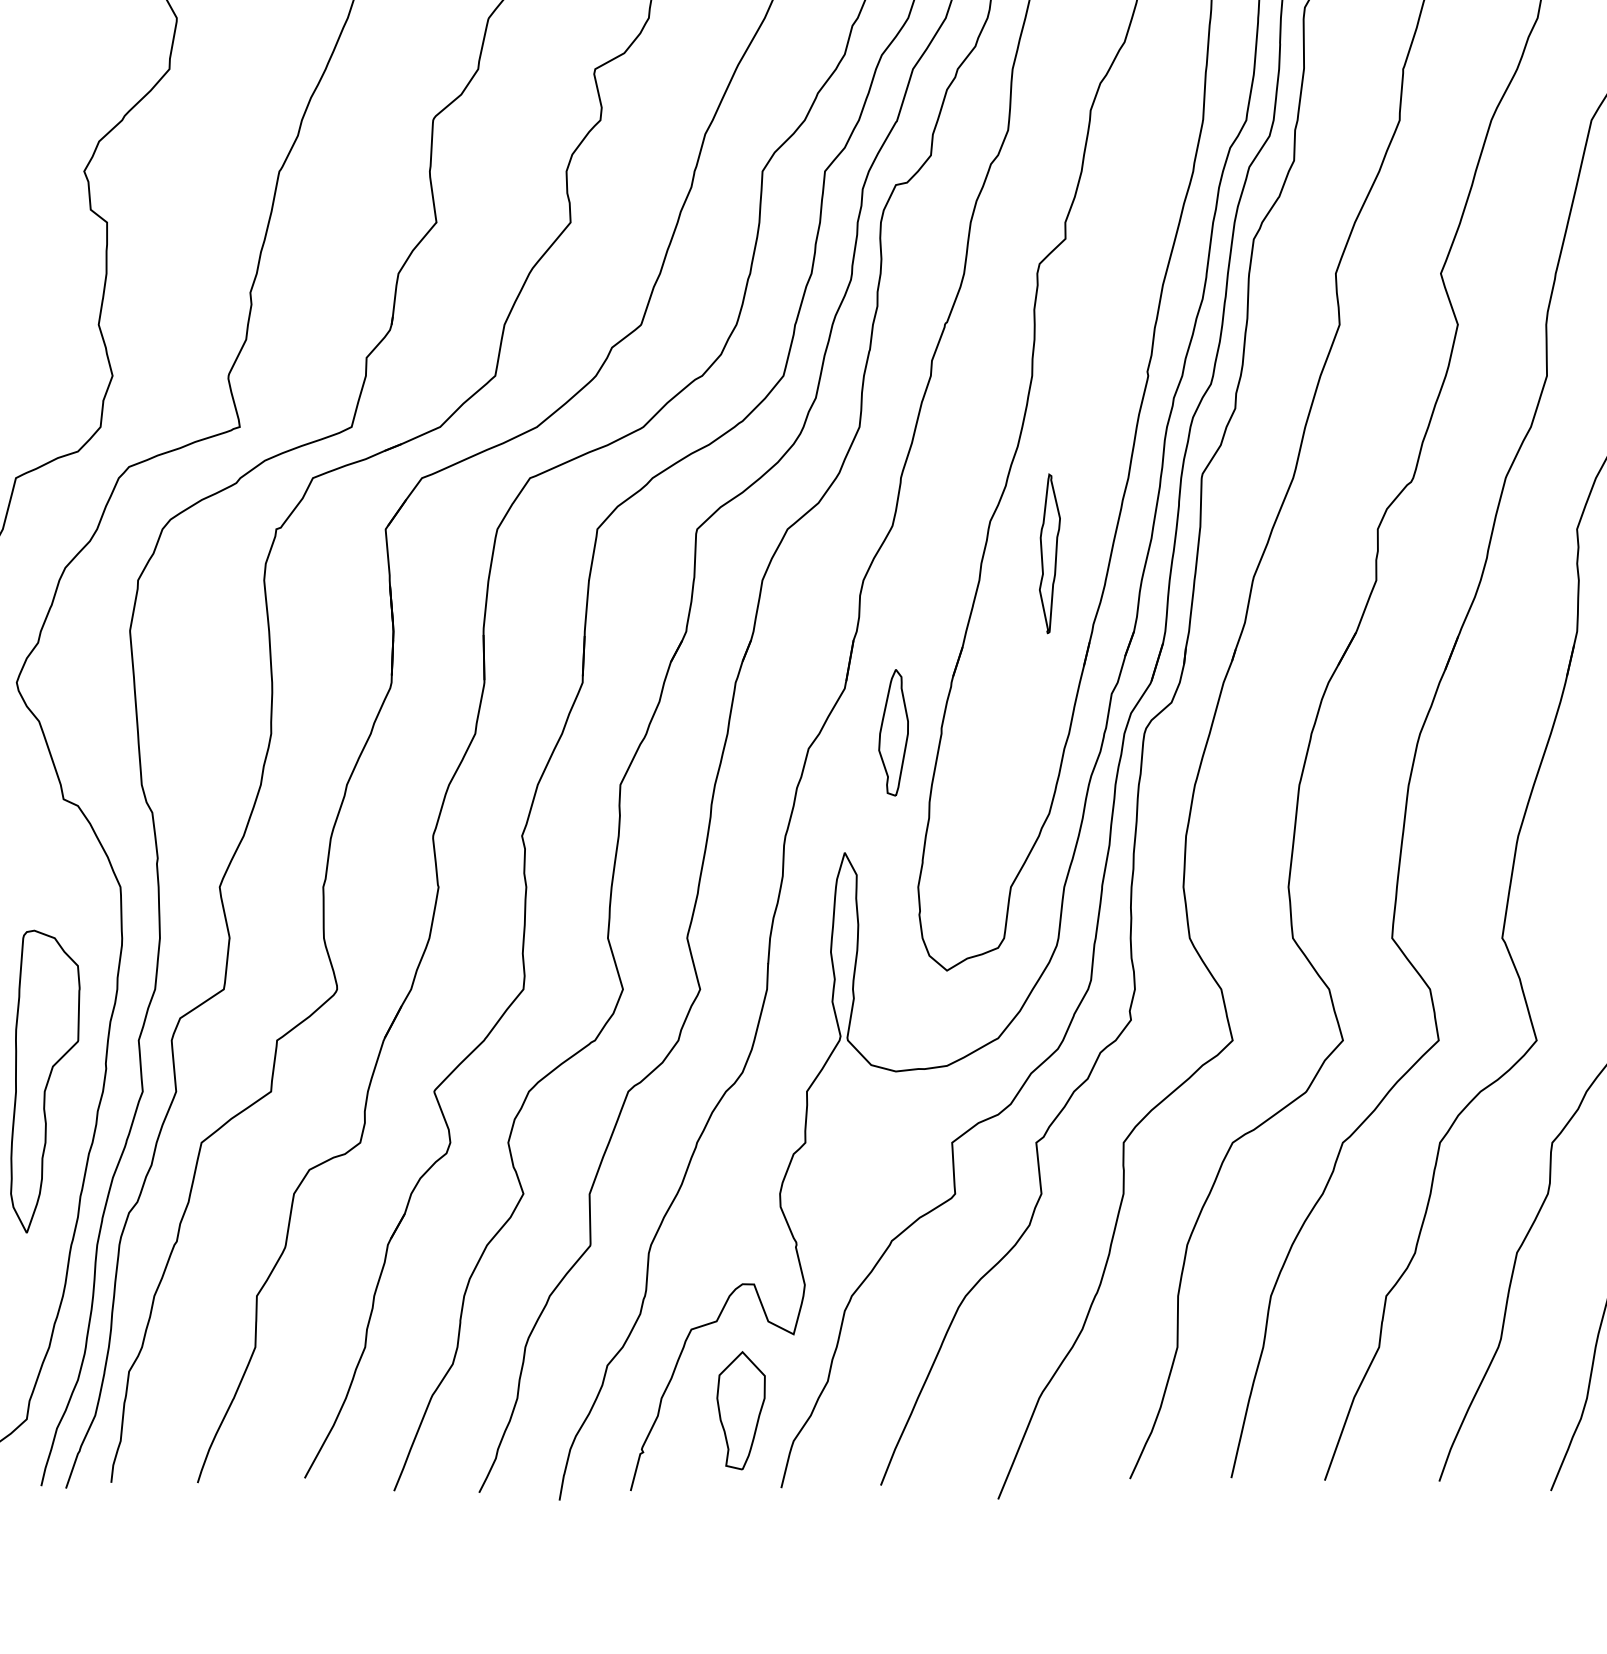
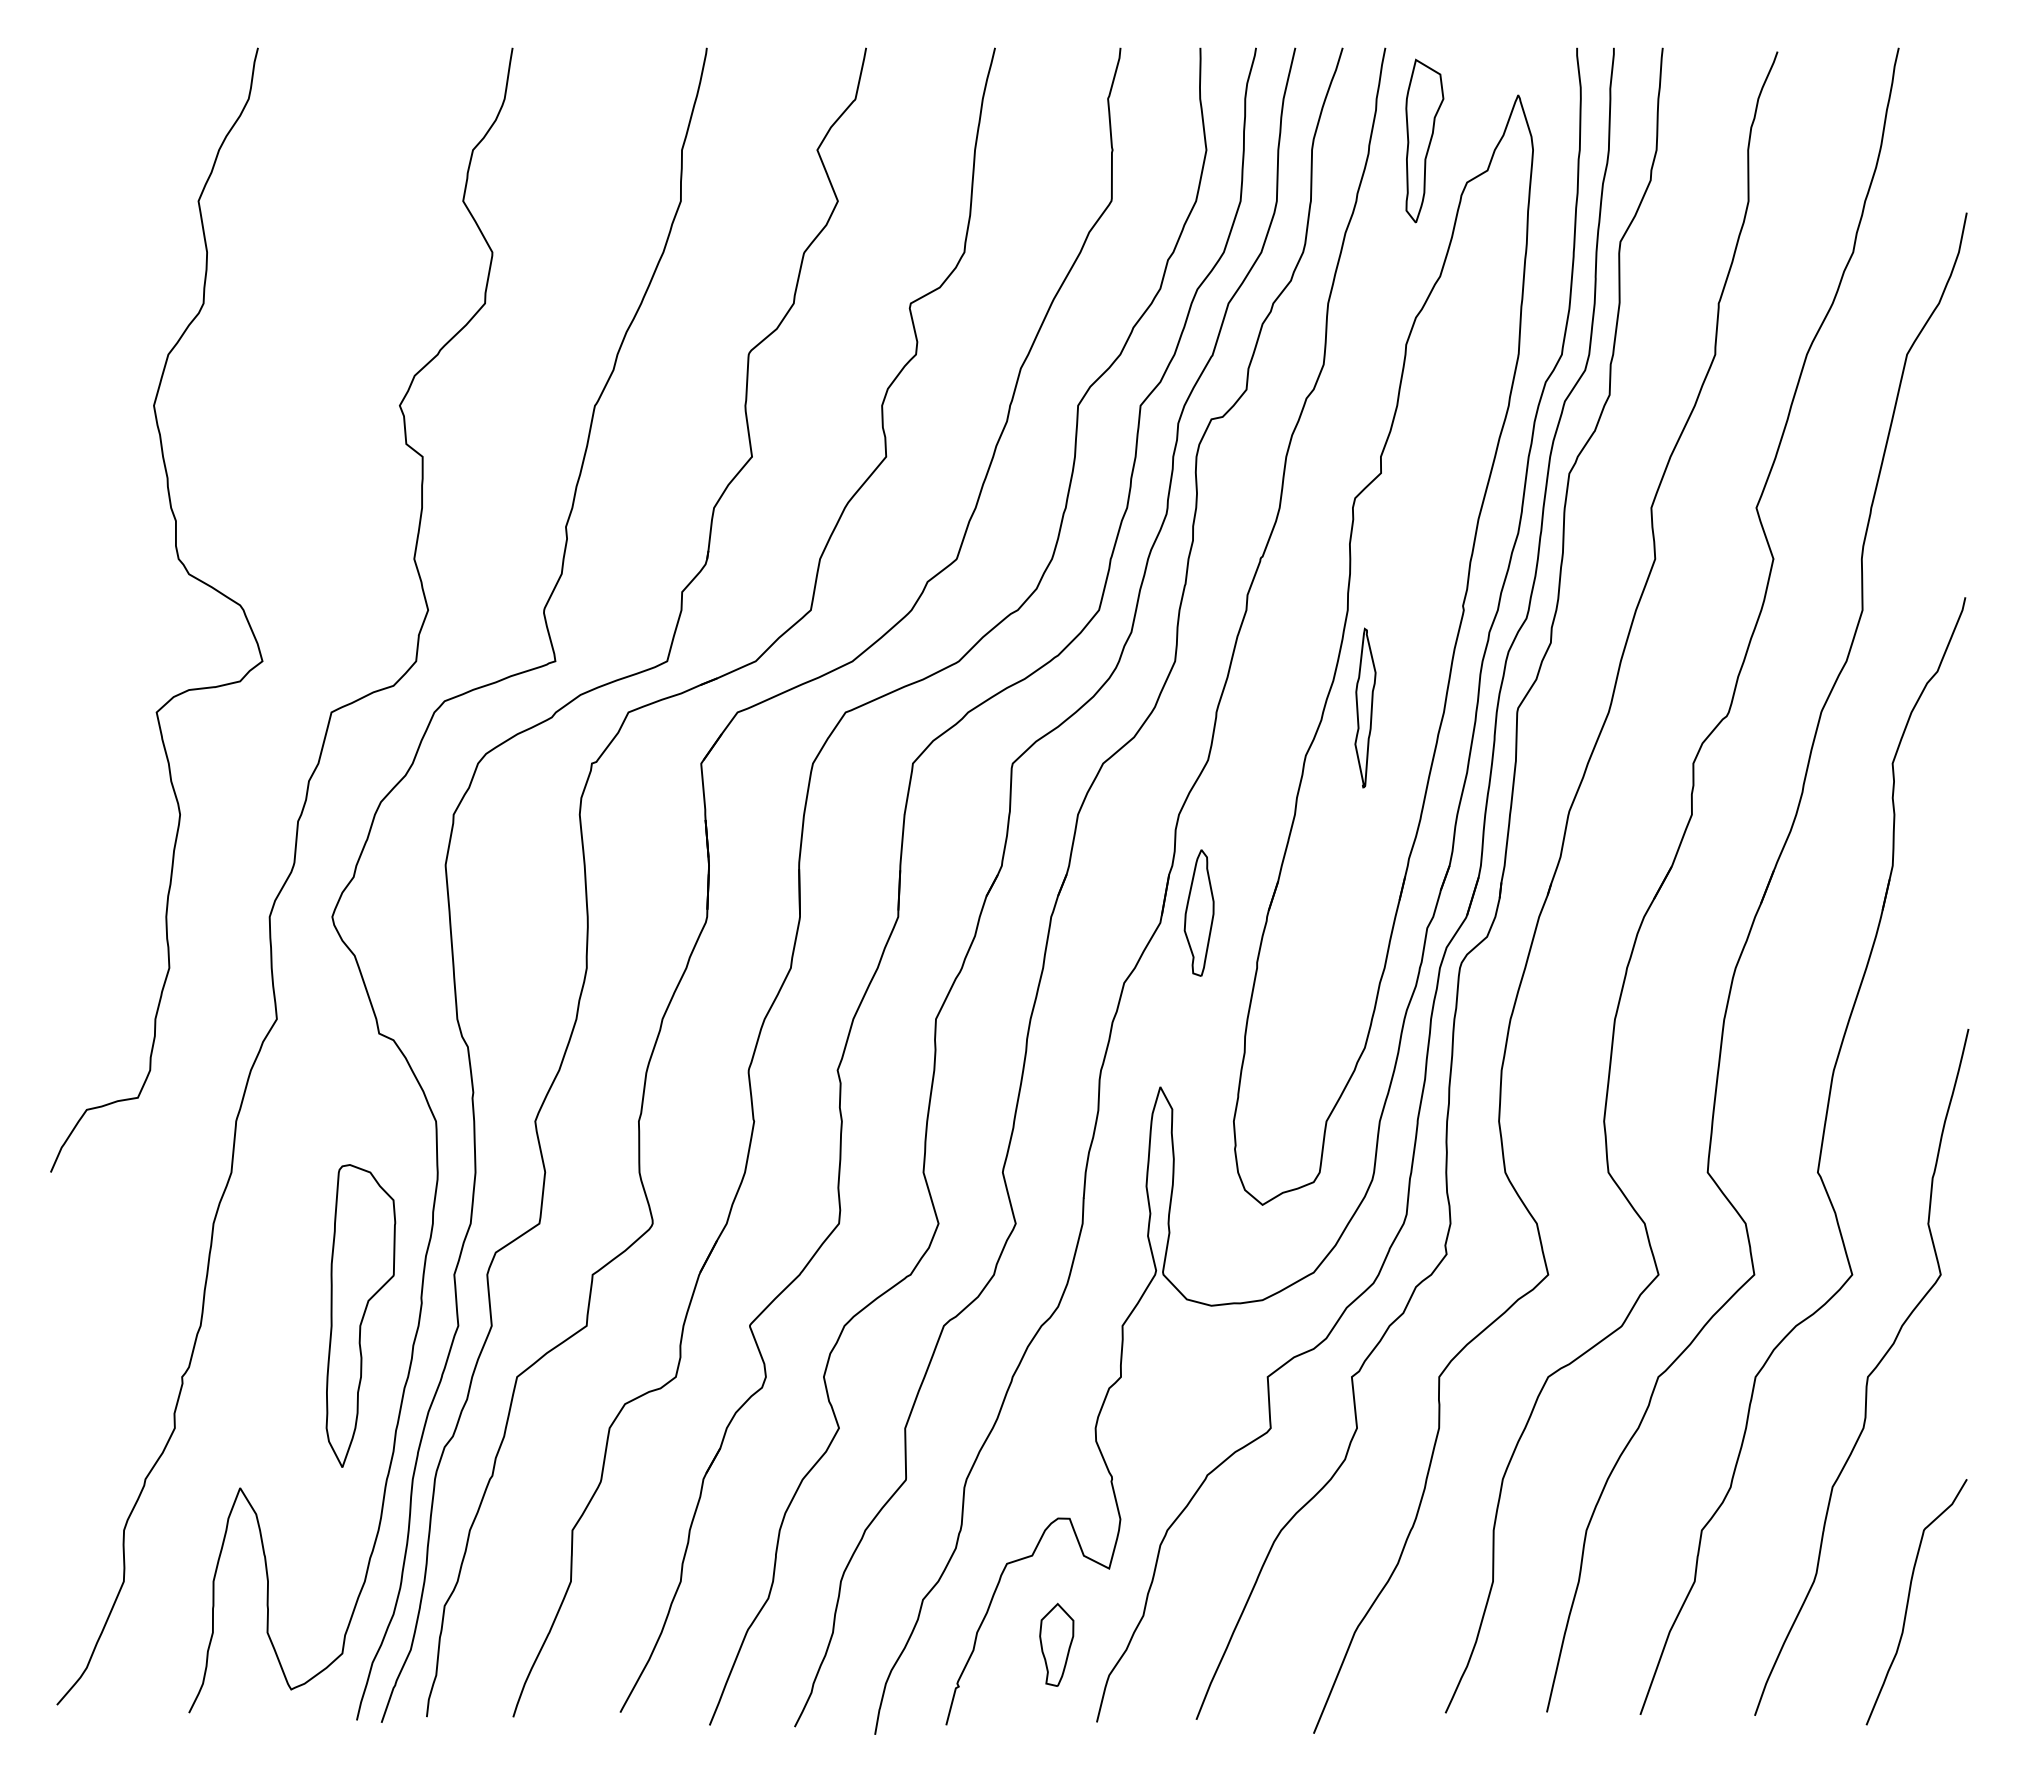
part: (1049, 553) -> (1365, 707), moved
part: (892, 732) -> (1198, 912), moved
part: (740, 1410) -> (1056, 1644), size x0.7

